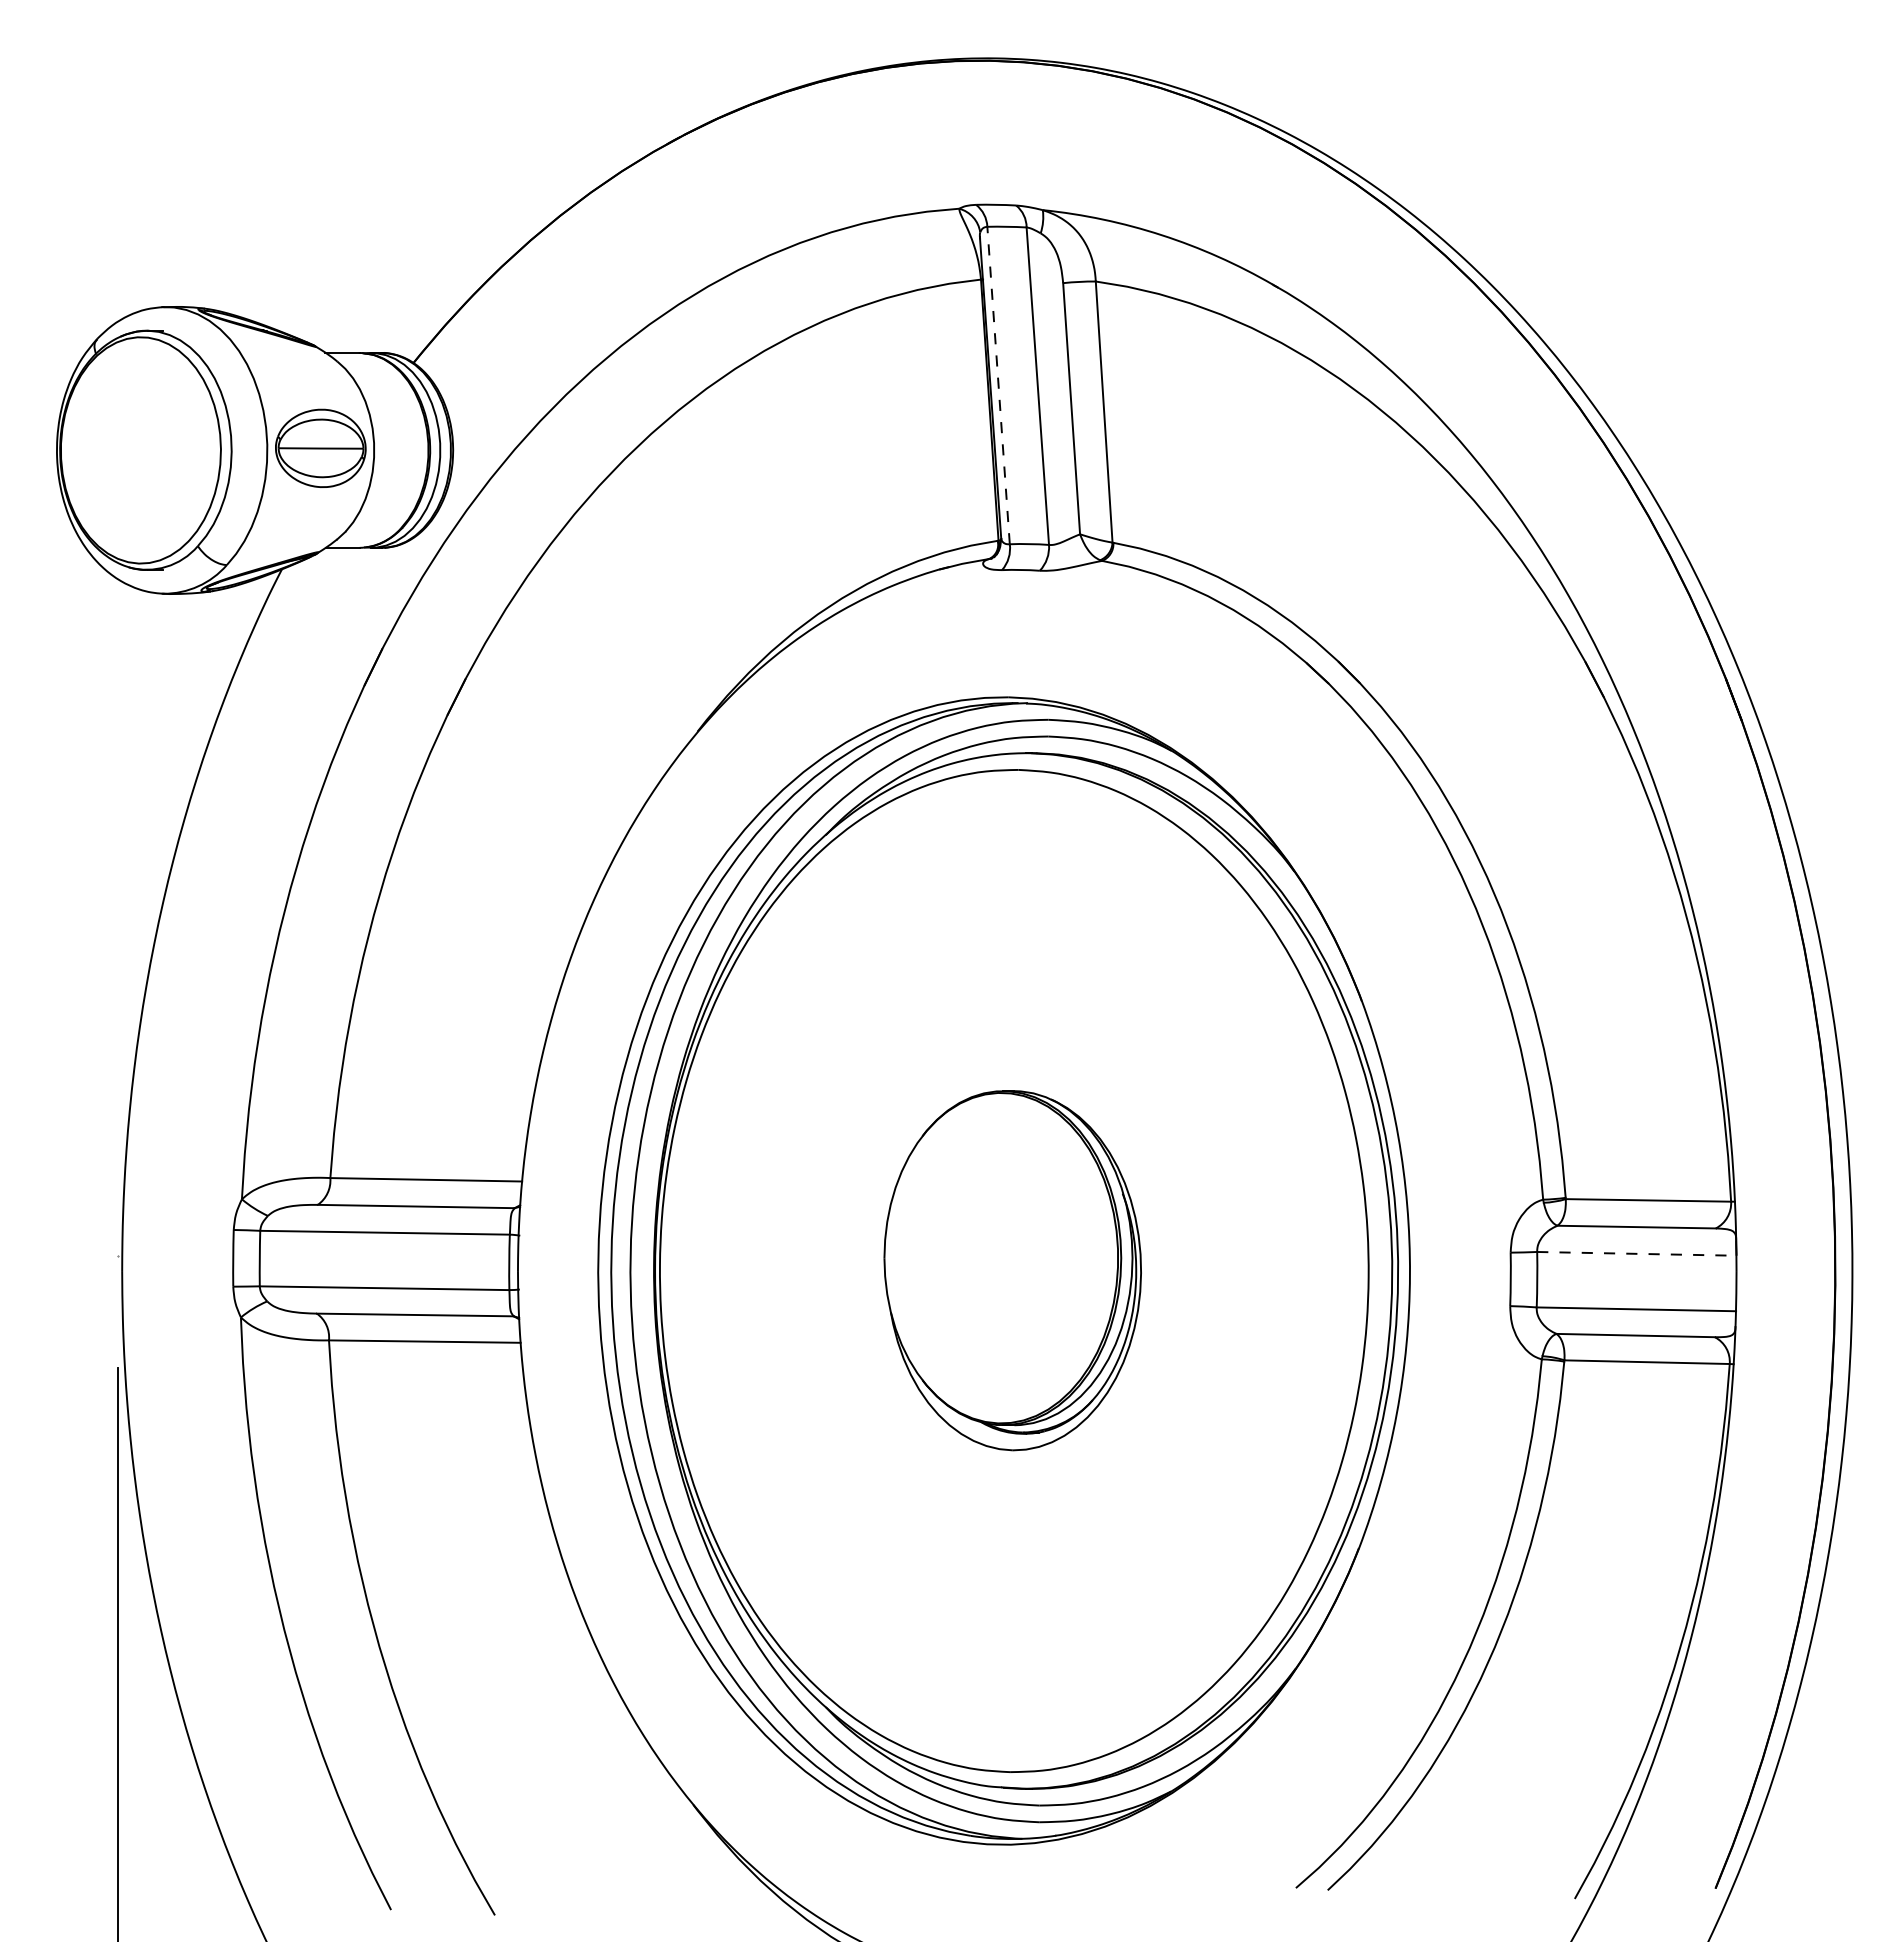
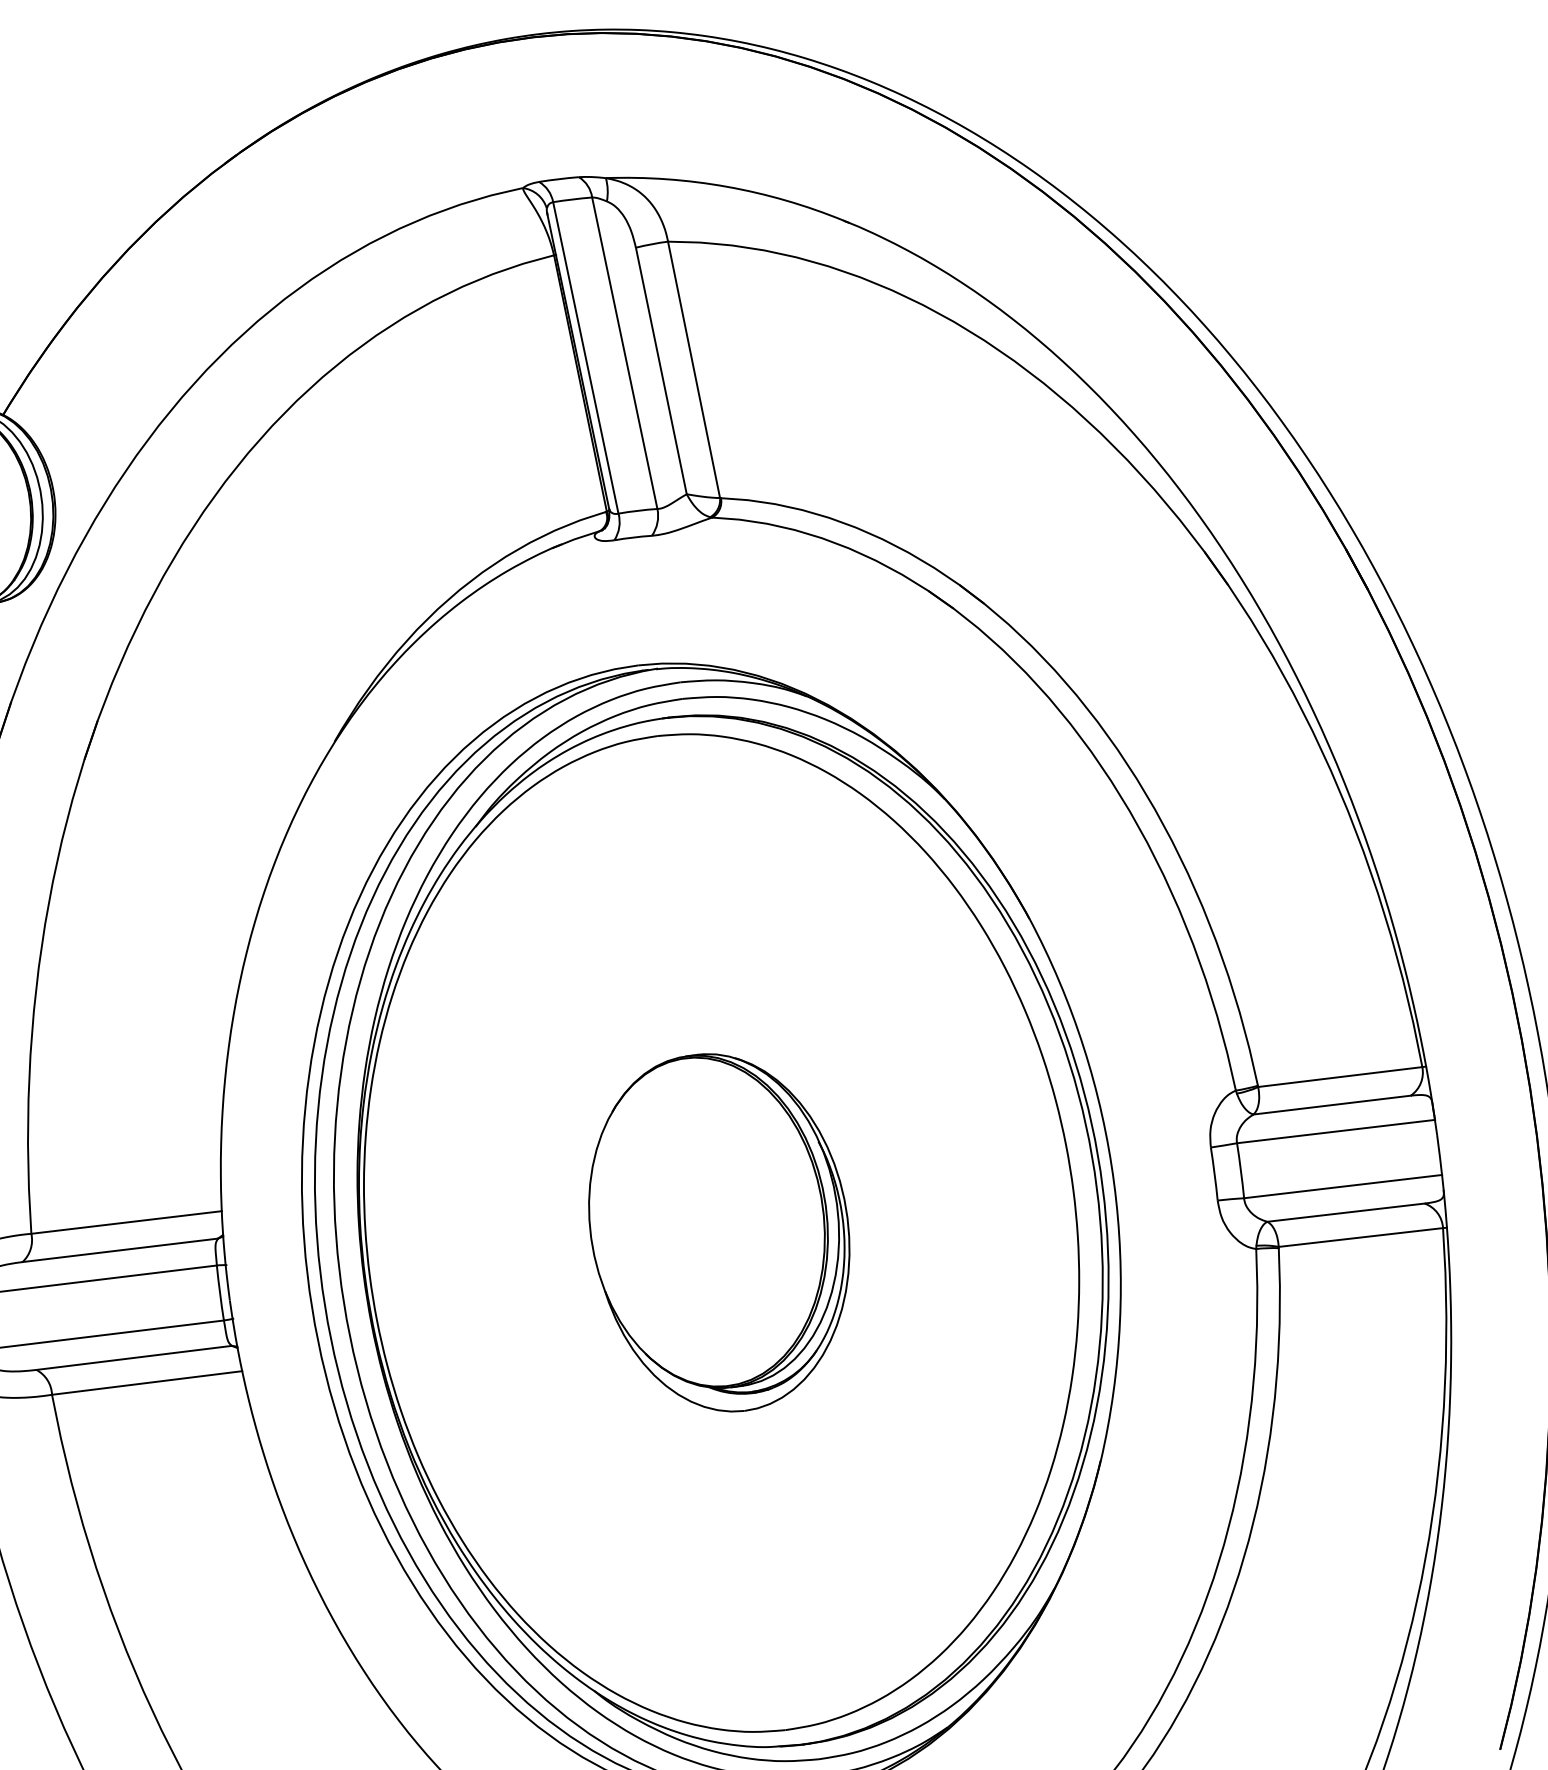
line: (998, 385) -> (585, 357), dashed -> solid
line: (1636, 1253) -> (1335, 1131), dashed -> solid

